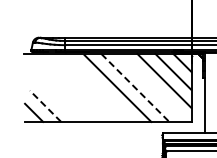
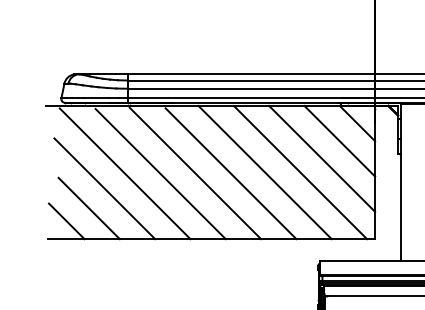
line: (99, 87) -> (194, 171), added
line: (153, 87) -> (300, 171), added
line: (63, 88) -> (124, 173), added
line: (81, 88) -> (159, 173), added
line: (135, 88) -> (265, 173), dashed -> solid
line: (53, 95) -> (104, 187), added
line: (45, 105) -> (89, 206), dashed -> solid

